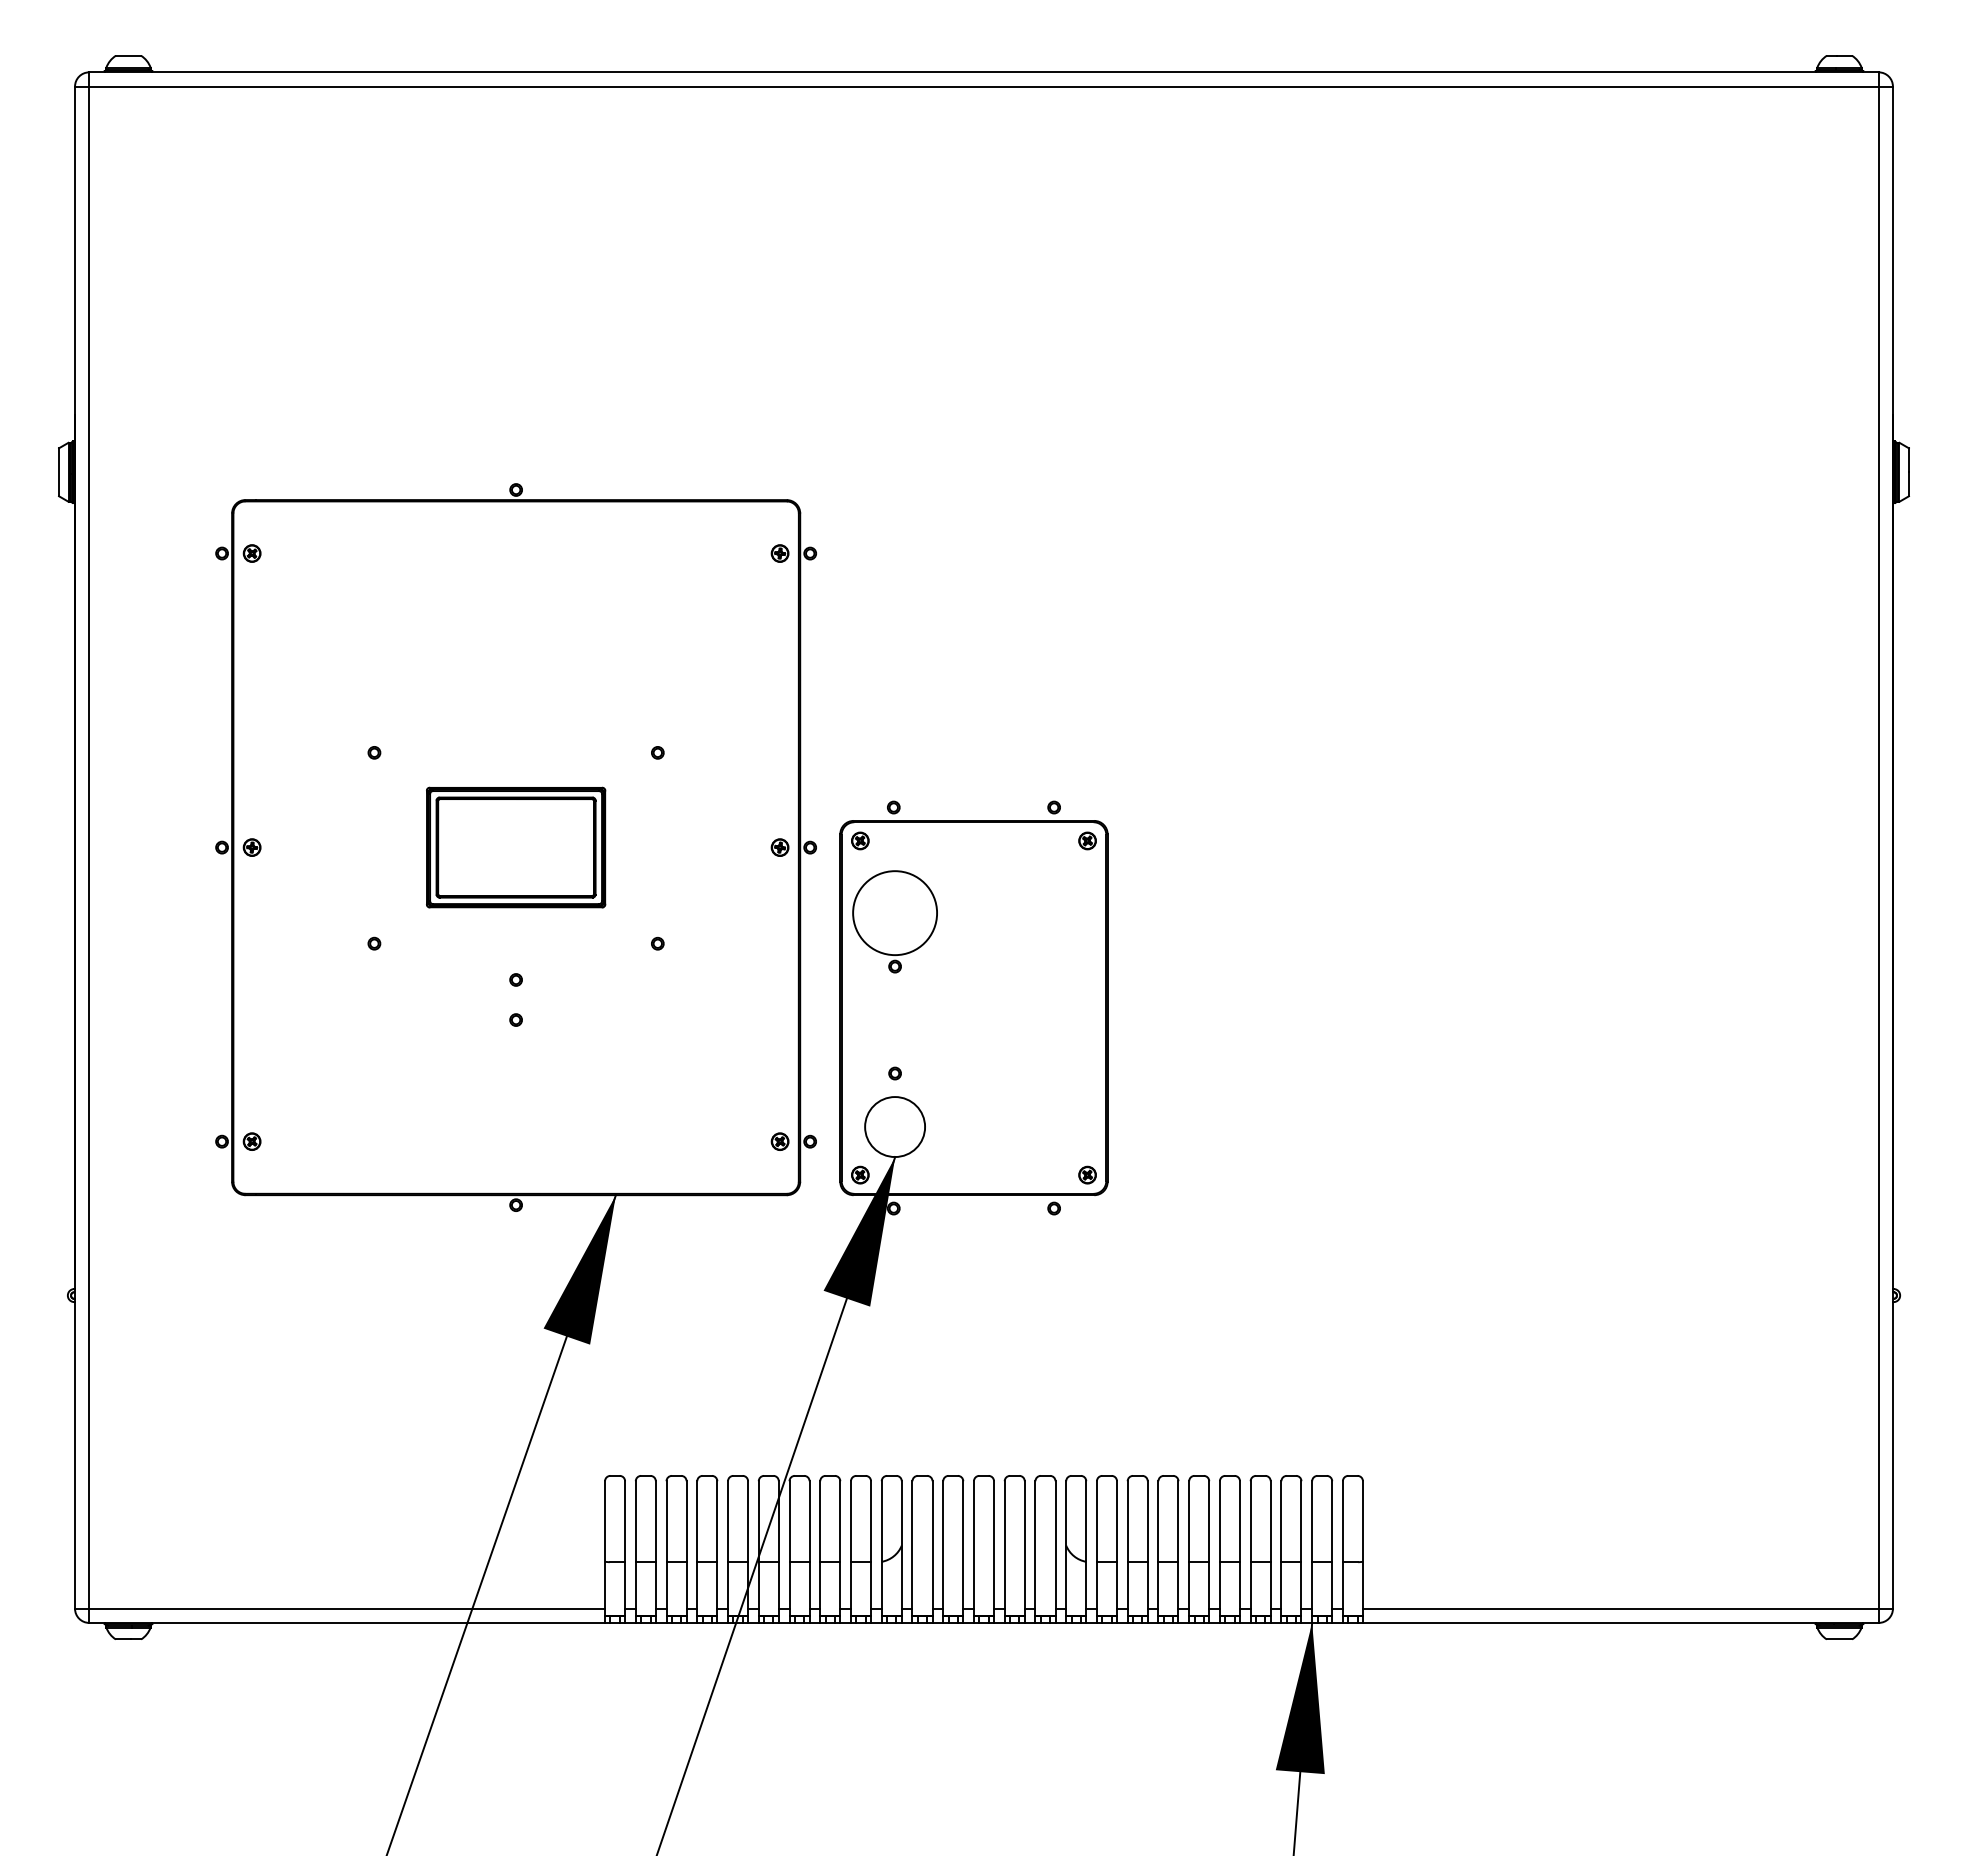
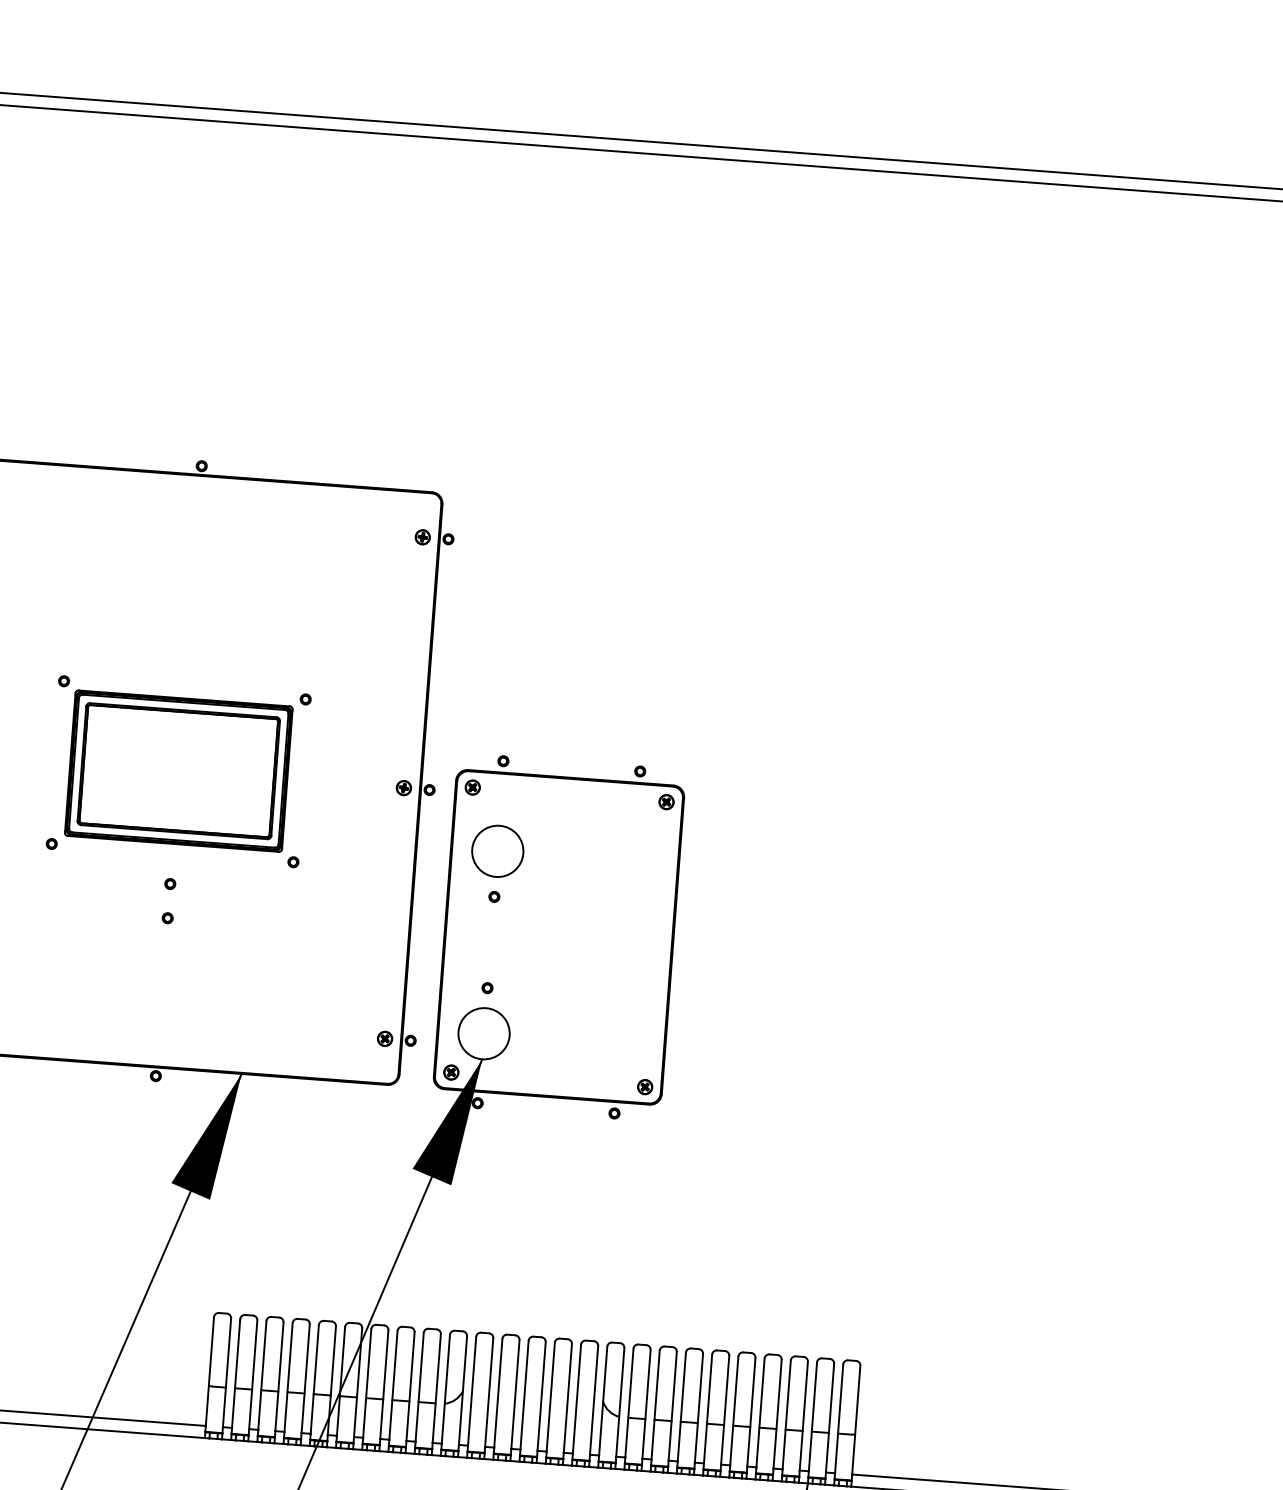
part: (515, 847) -> (178, 771), size x1.43
circle: (895, 913) -> (498, 851), size x0.71

